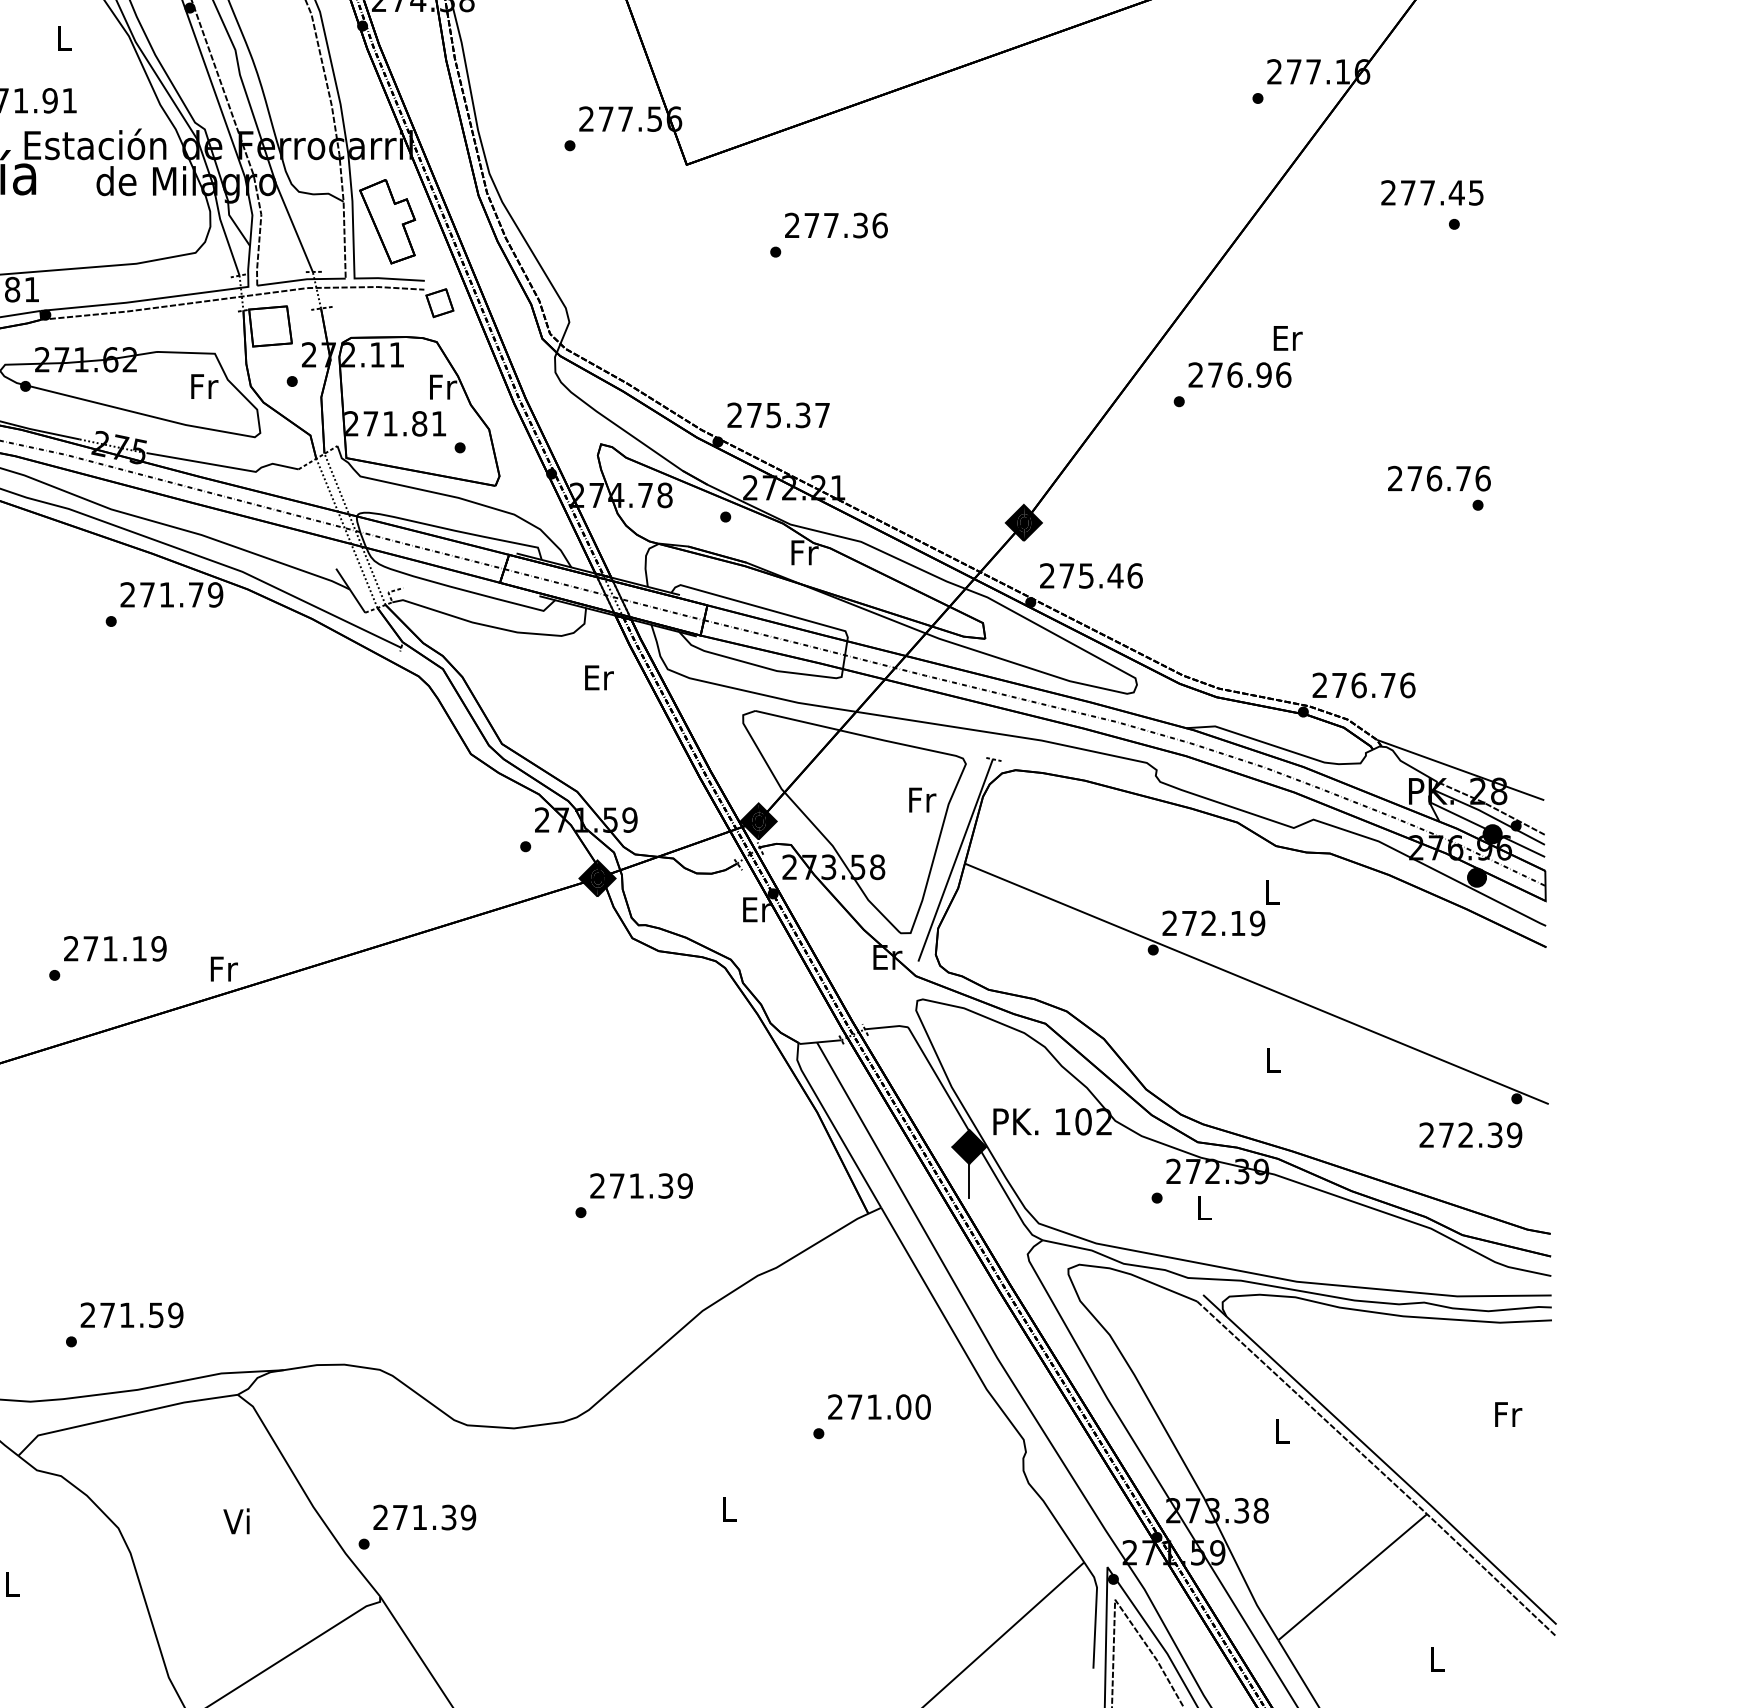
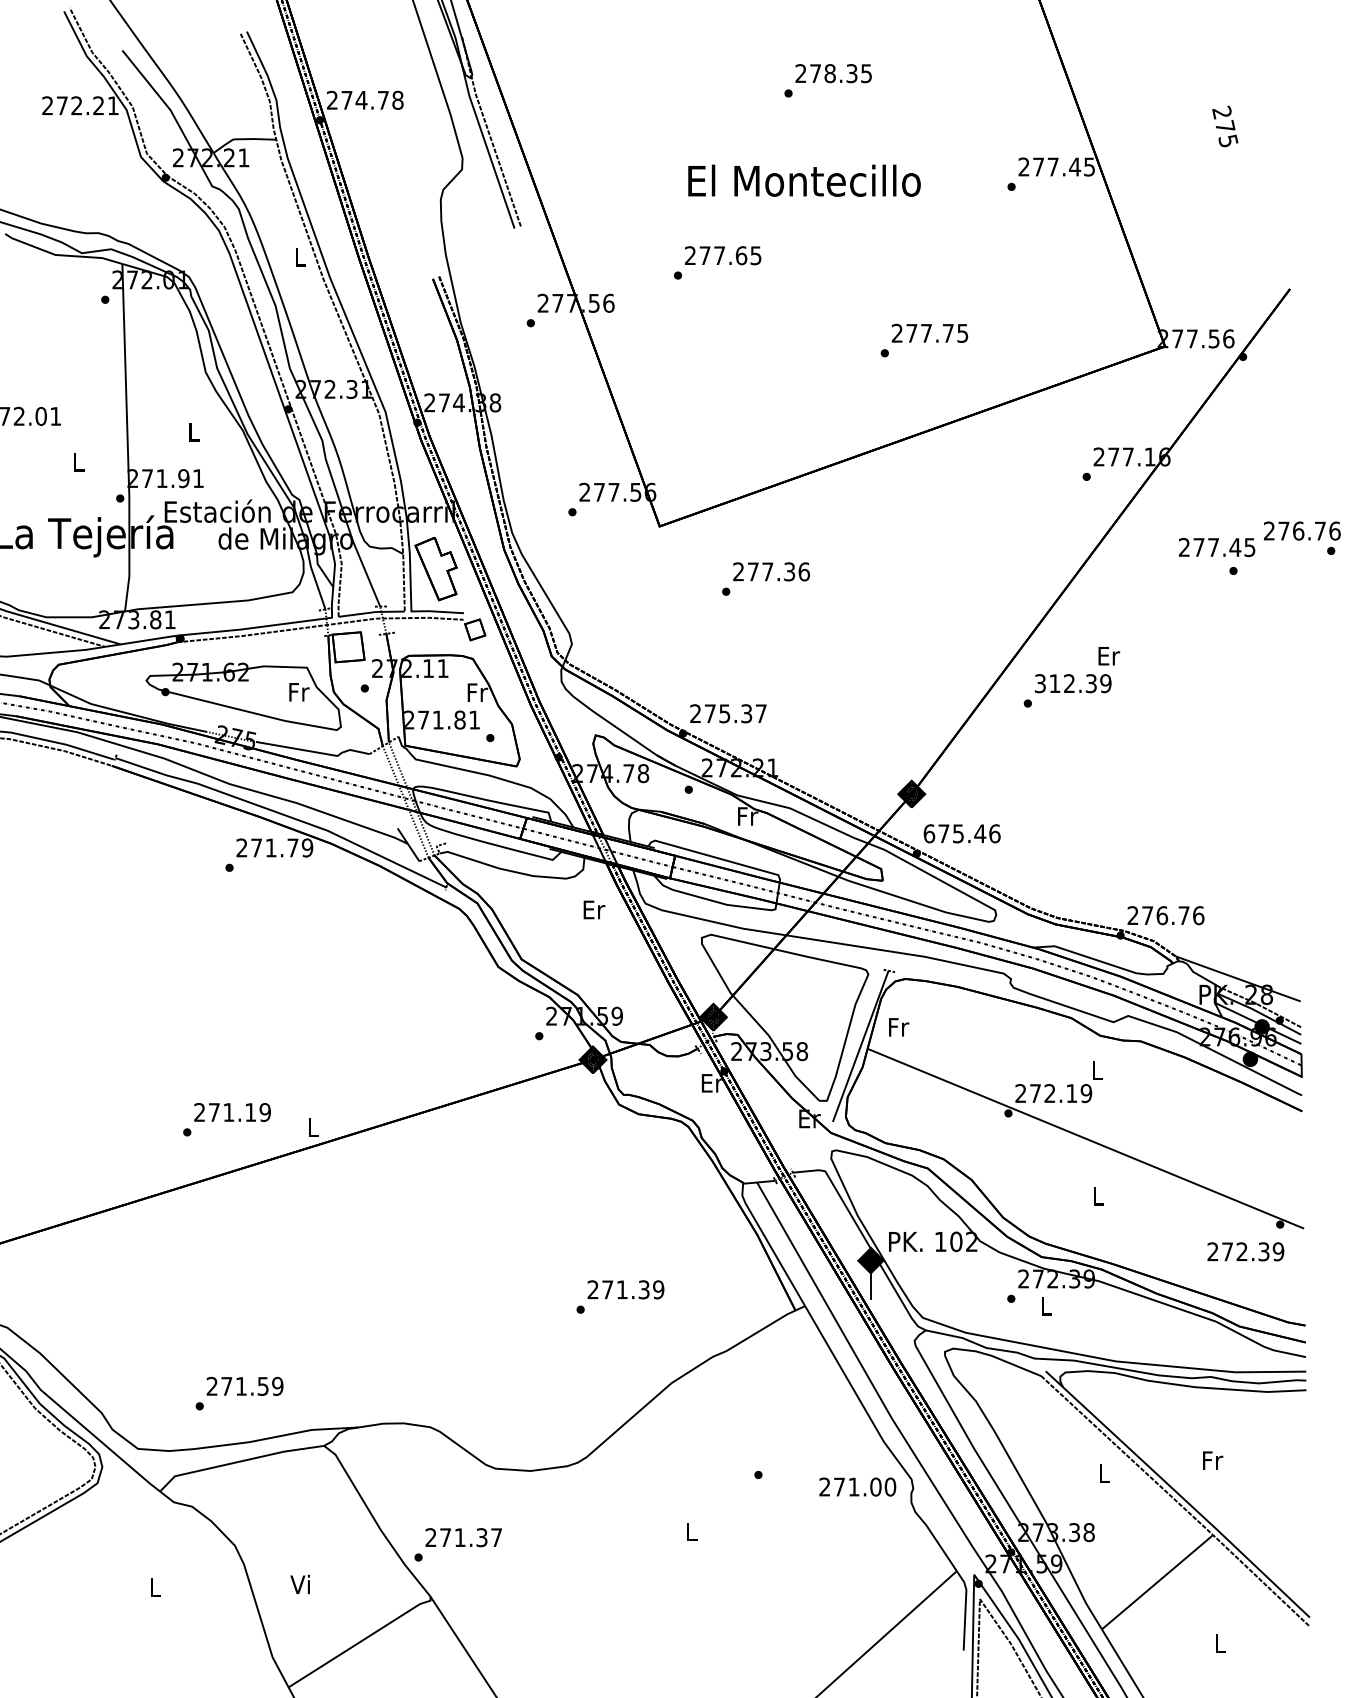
text: (1238, 374) -> (1072, 683), 276.96 -> 312.39
text: (1439, 487) -> (1302, 537), moved
text: (1047, 575) -> (929, 833), 275.46 -> 675.46
text: (923, 800) -> (899, 1027), moved
text: (224, 968) -> (314, 1127), Fr -> L
text: (879, 1406) -> (857, 1486), moved
text: (1509, 1414) -> (1213, 1460), moved
text: (468, 1517) -> (496, 1537), 271.39 -> 271.37
text: (235, 1520) -> (299, 1583), moved

